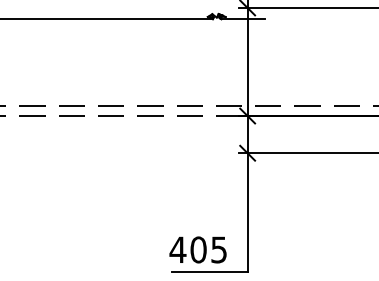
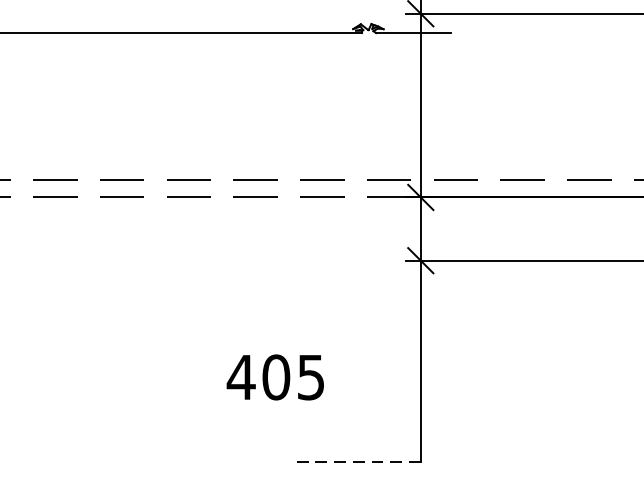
text: (197, 249) -> (274, 376), moved
line: (209, 271) -> (355, 461), solid -> dashed

